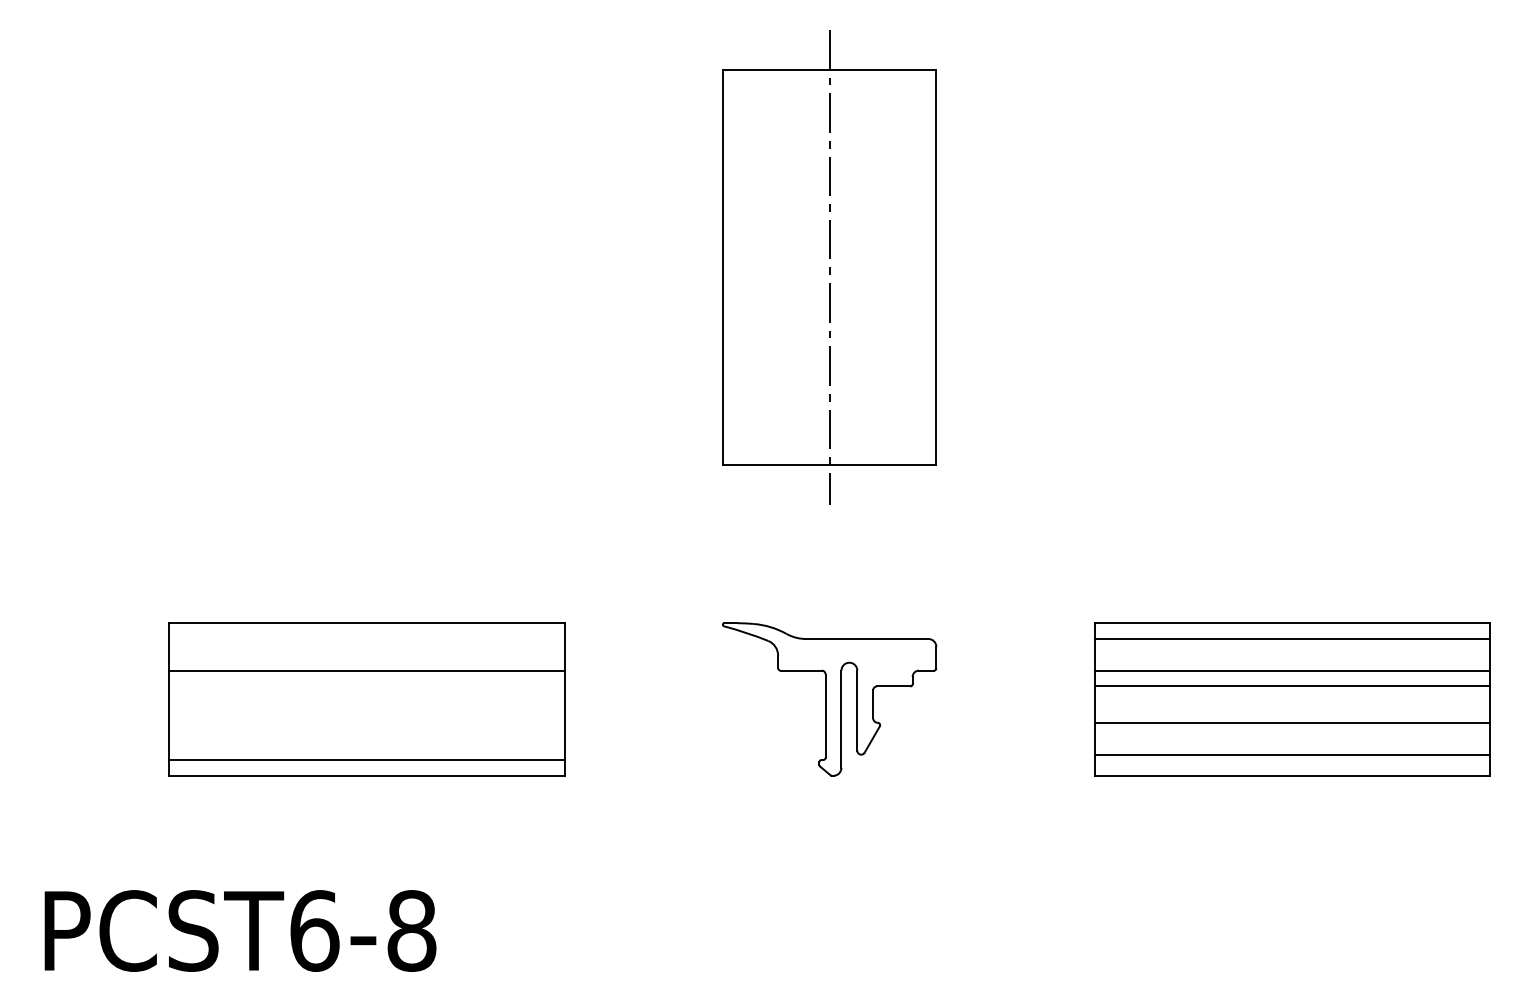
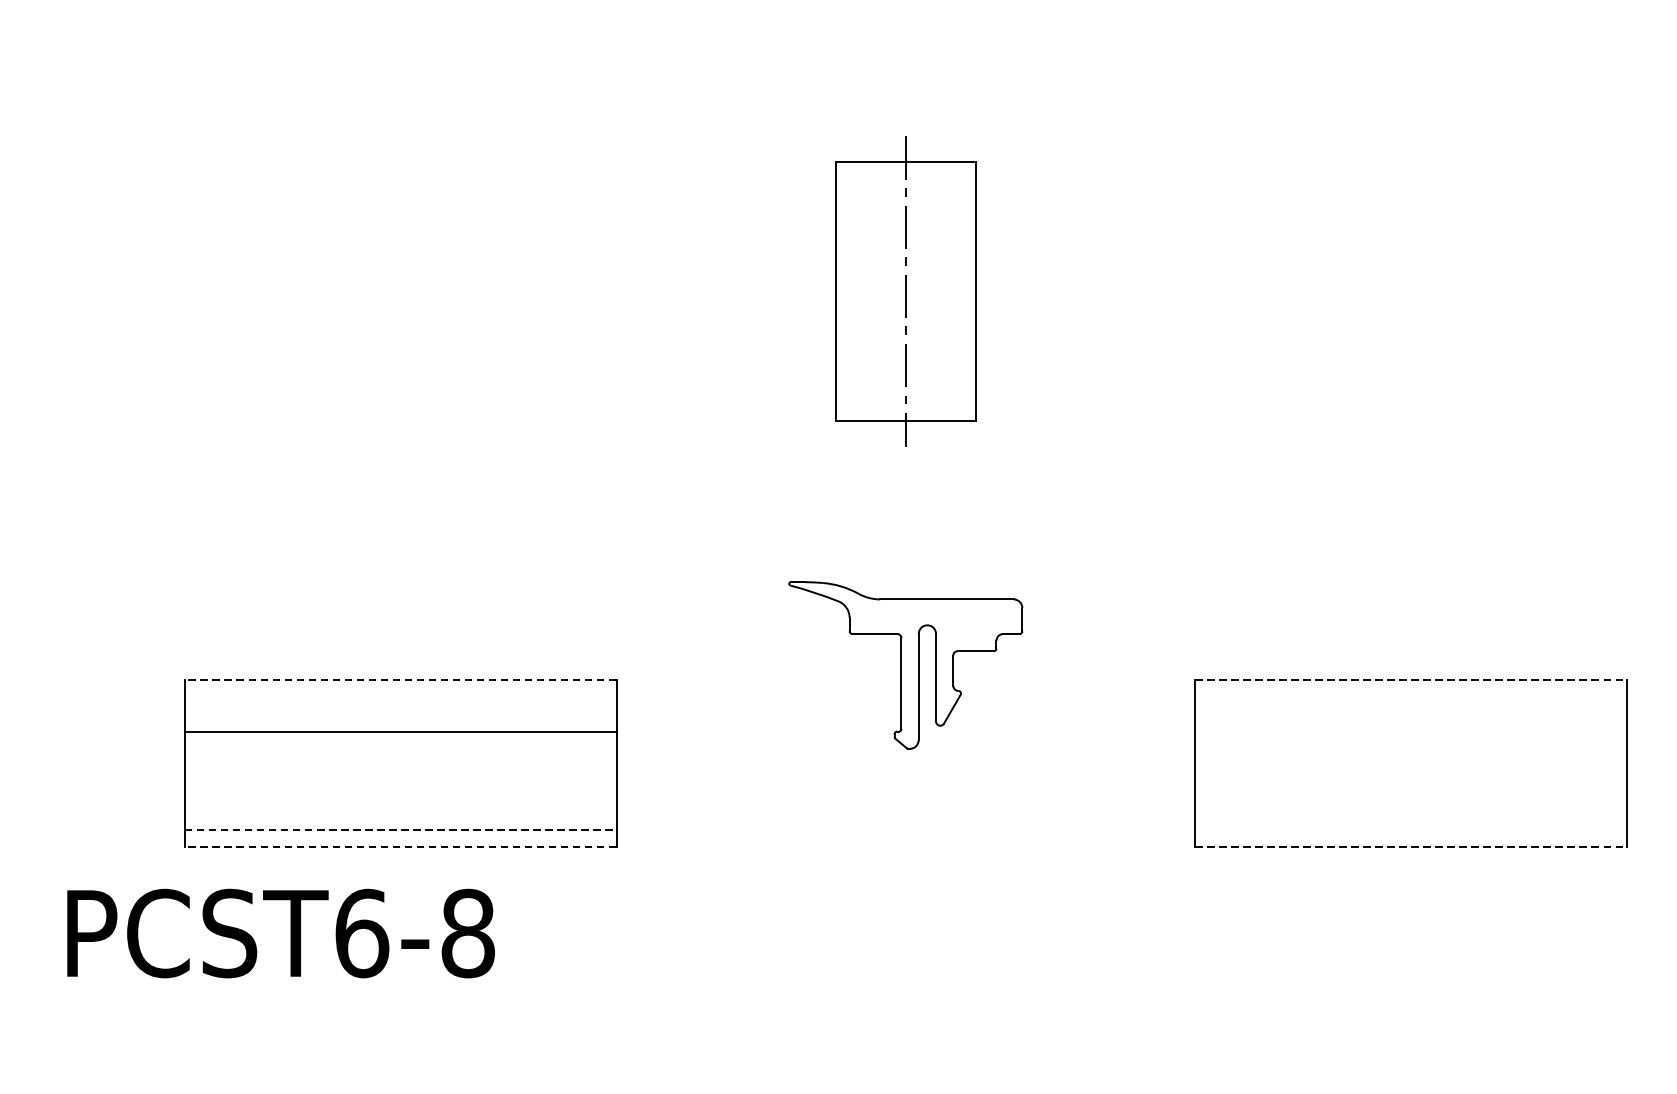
part: (829, 267) -> (905, 292), size x0.6
line: (367, 623) -> (401, 680), solid -> dashed
line: (1292, 623) -> (1411, 680), solid -> dashed
line: (1291, 639) -> (1410, 698), removed
line: (1291, 670) -> (1410, 732), removed
line: (1291, 686) -> (1410, 749), removed
part: (829, 699) -> (905, 665), moved
line: (1291, 722) -> (1410, 788), removed
line: (1291, 754) -> (1410, 823), removed
line: (367, 760) -> (401, 830), solid -> dashed
line: (367, 775) -> (401, 846), solid -> dashed
line: (1292, 775) -> (1411, 846), solid -> dashed
text: (240, 930) -> (281, 933), moved

